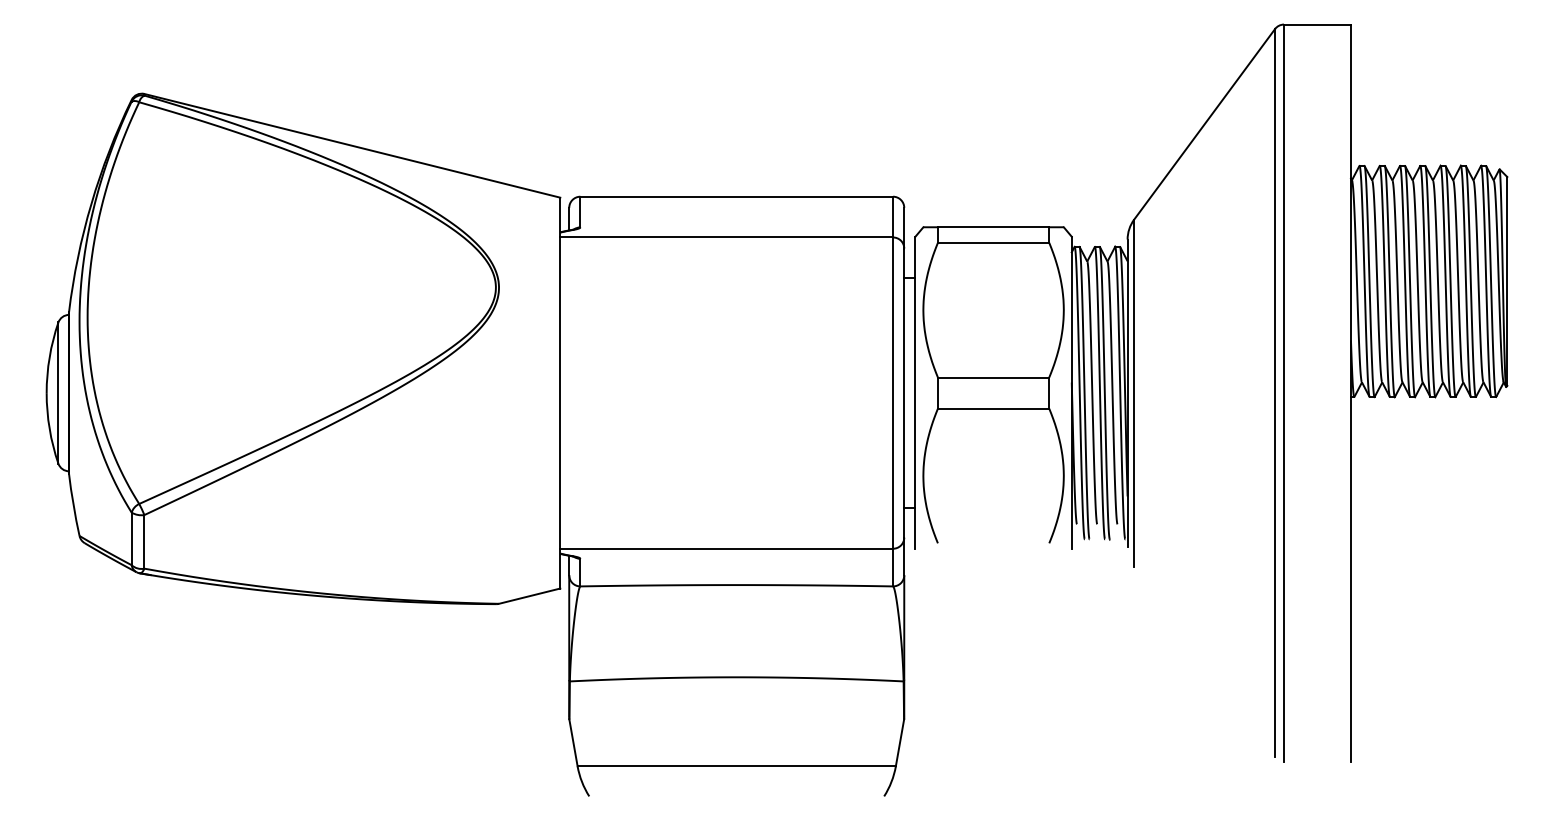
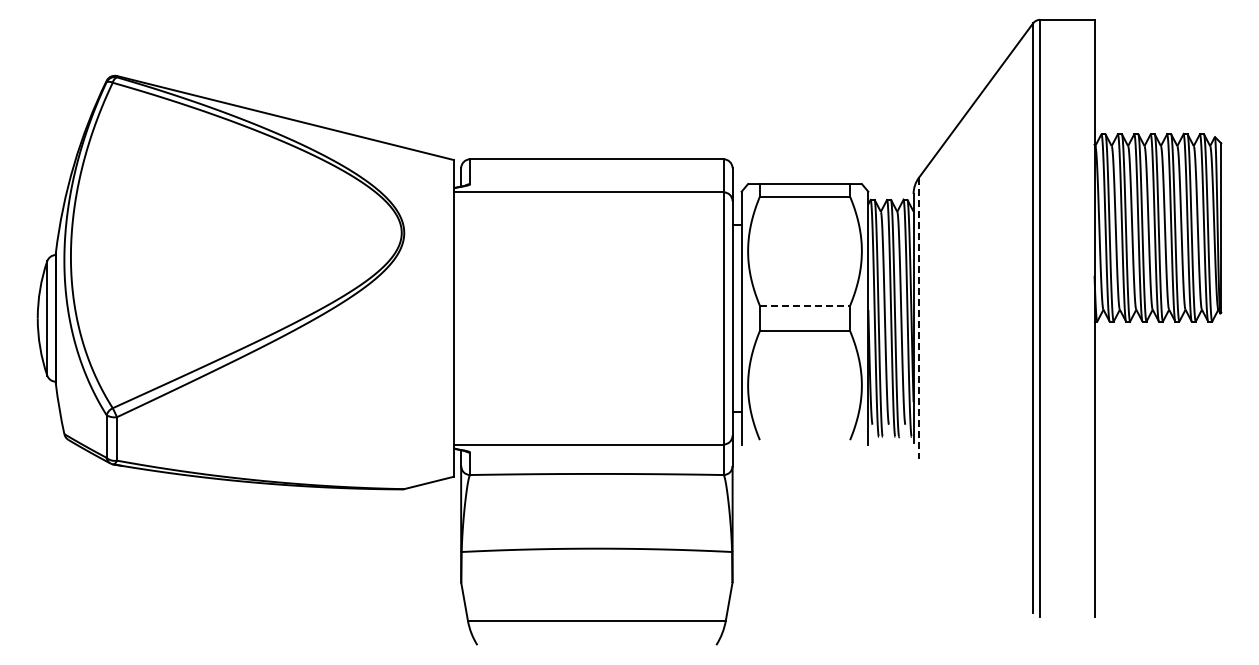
line: (994, 377) -> (805, 305), solid -> dashed
line: (1133, 393) -> (918, 318), solid -> dashed

